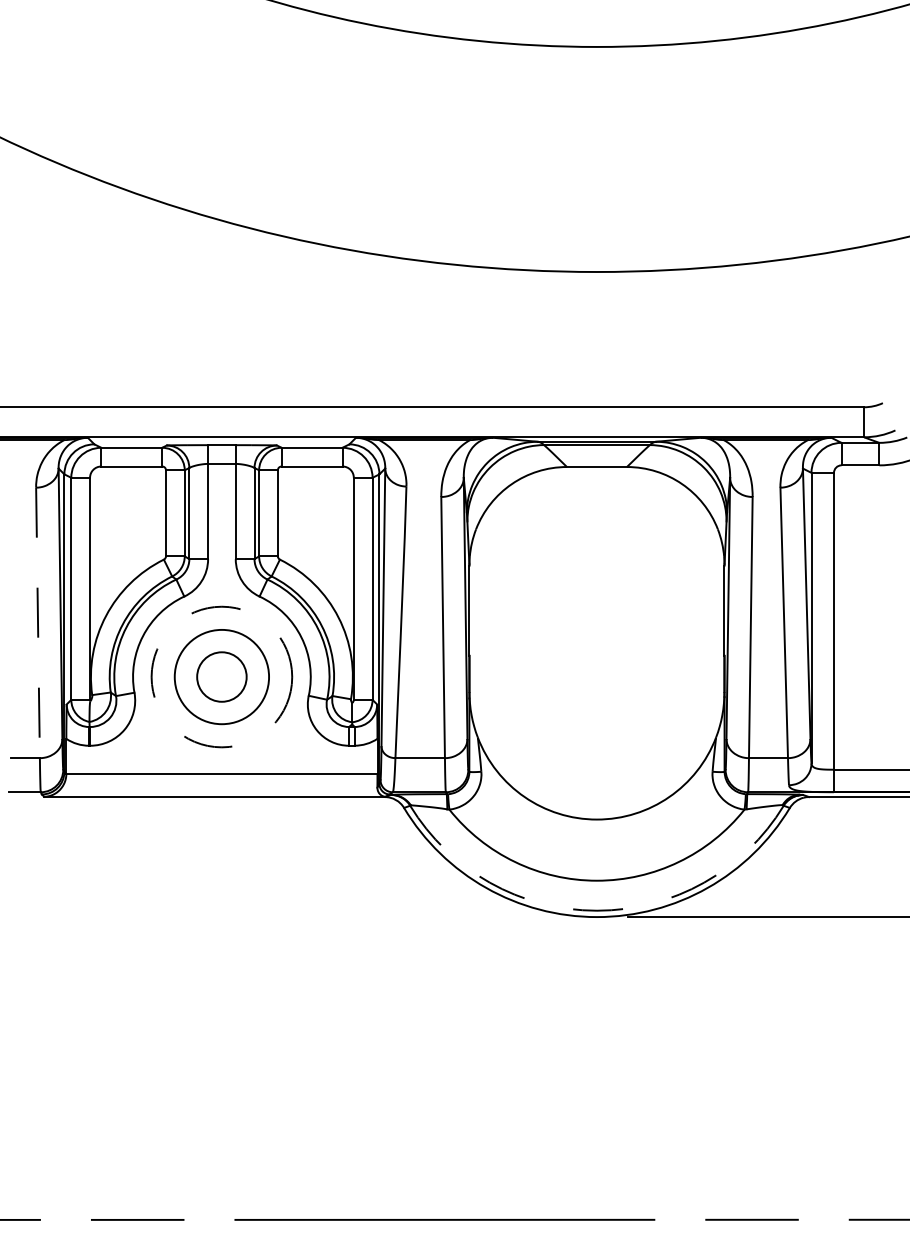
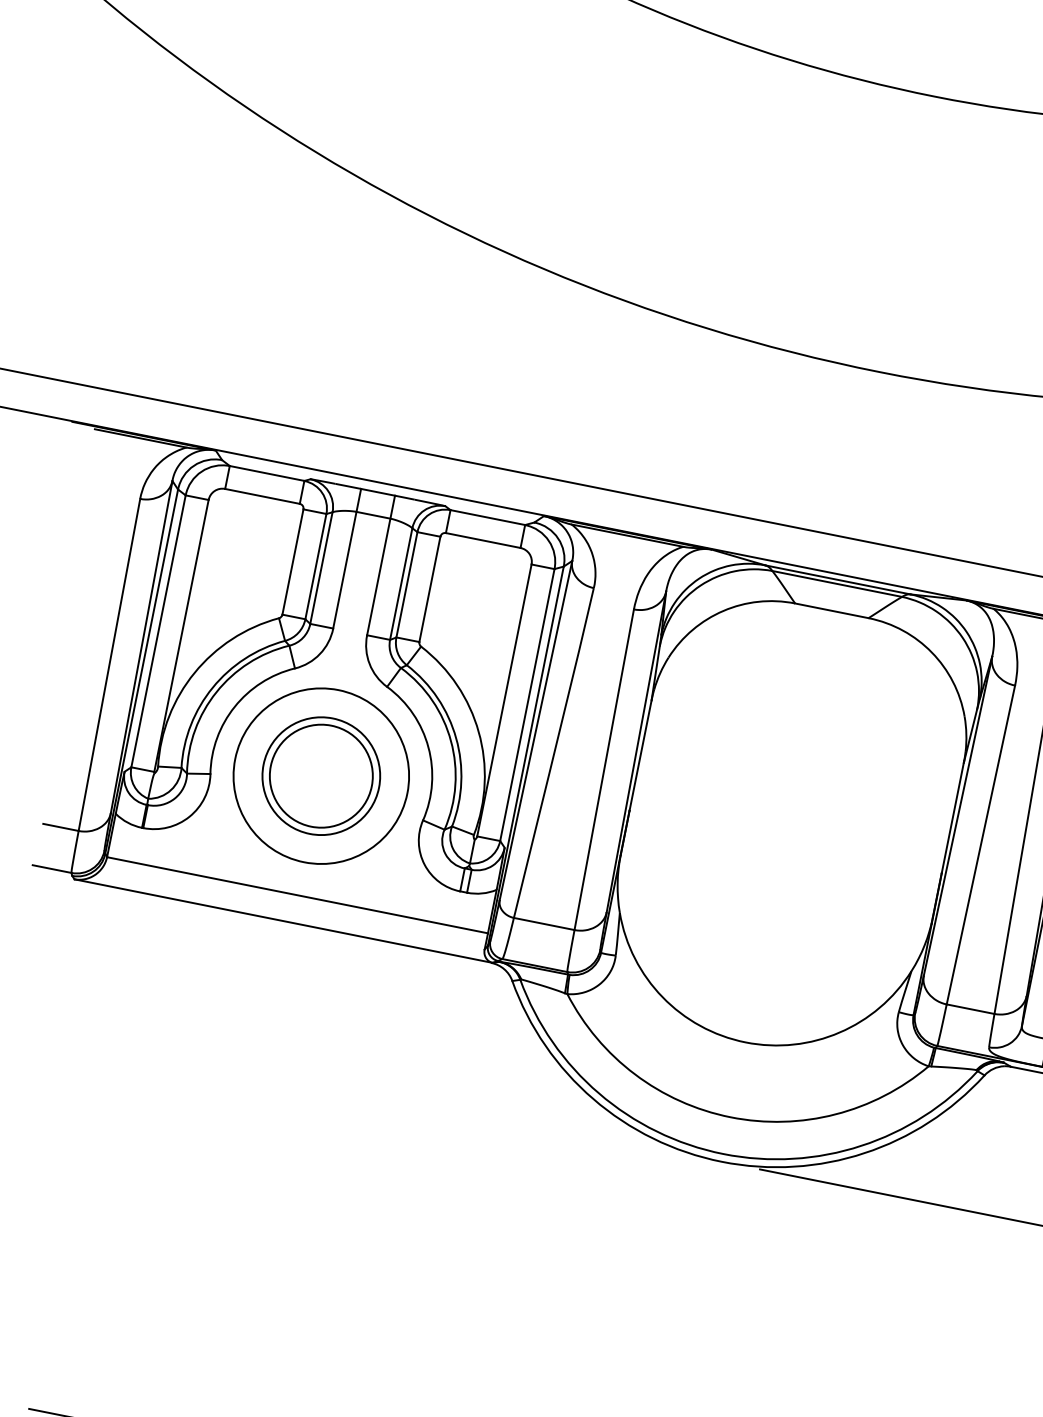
line: (38, 623) -> (109, 665), dashed -> solid
circle: (221, 676) -> (320, 775), dashed -> solid
circle: (221, 676) -> (320, 775), size x1.67
arc: (596, 910) -> (722, 1153), dashed -> solid

